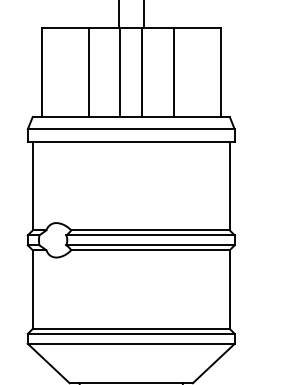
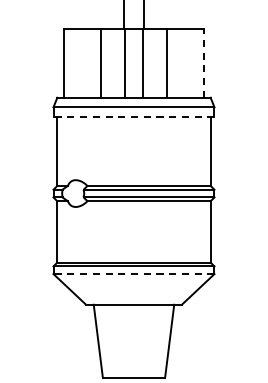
line: (220, 71) -> (203, 62), solid -> dashed
line: (130, 141) -> (133, 116), solid -> dashed
line: (130, 344) -> (133, 274), solid -> dashed

